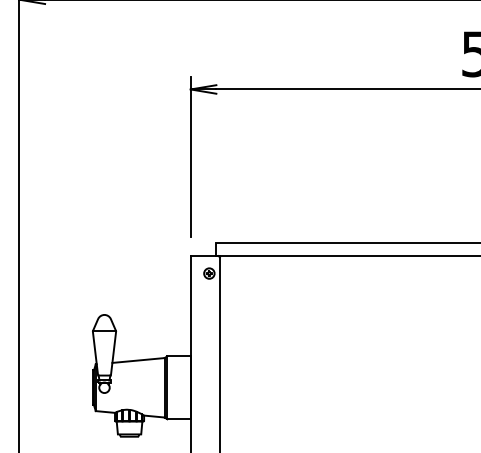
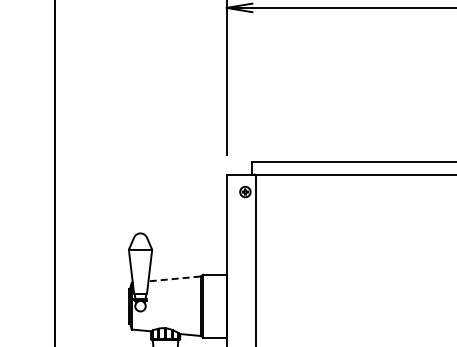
line: (137, 360) -> (173, 278), solid -> dashed

